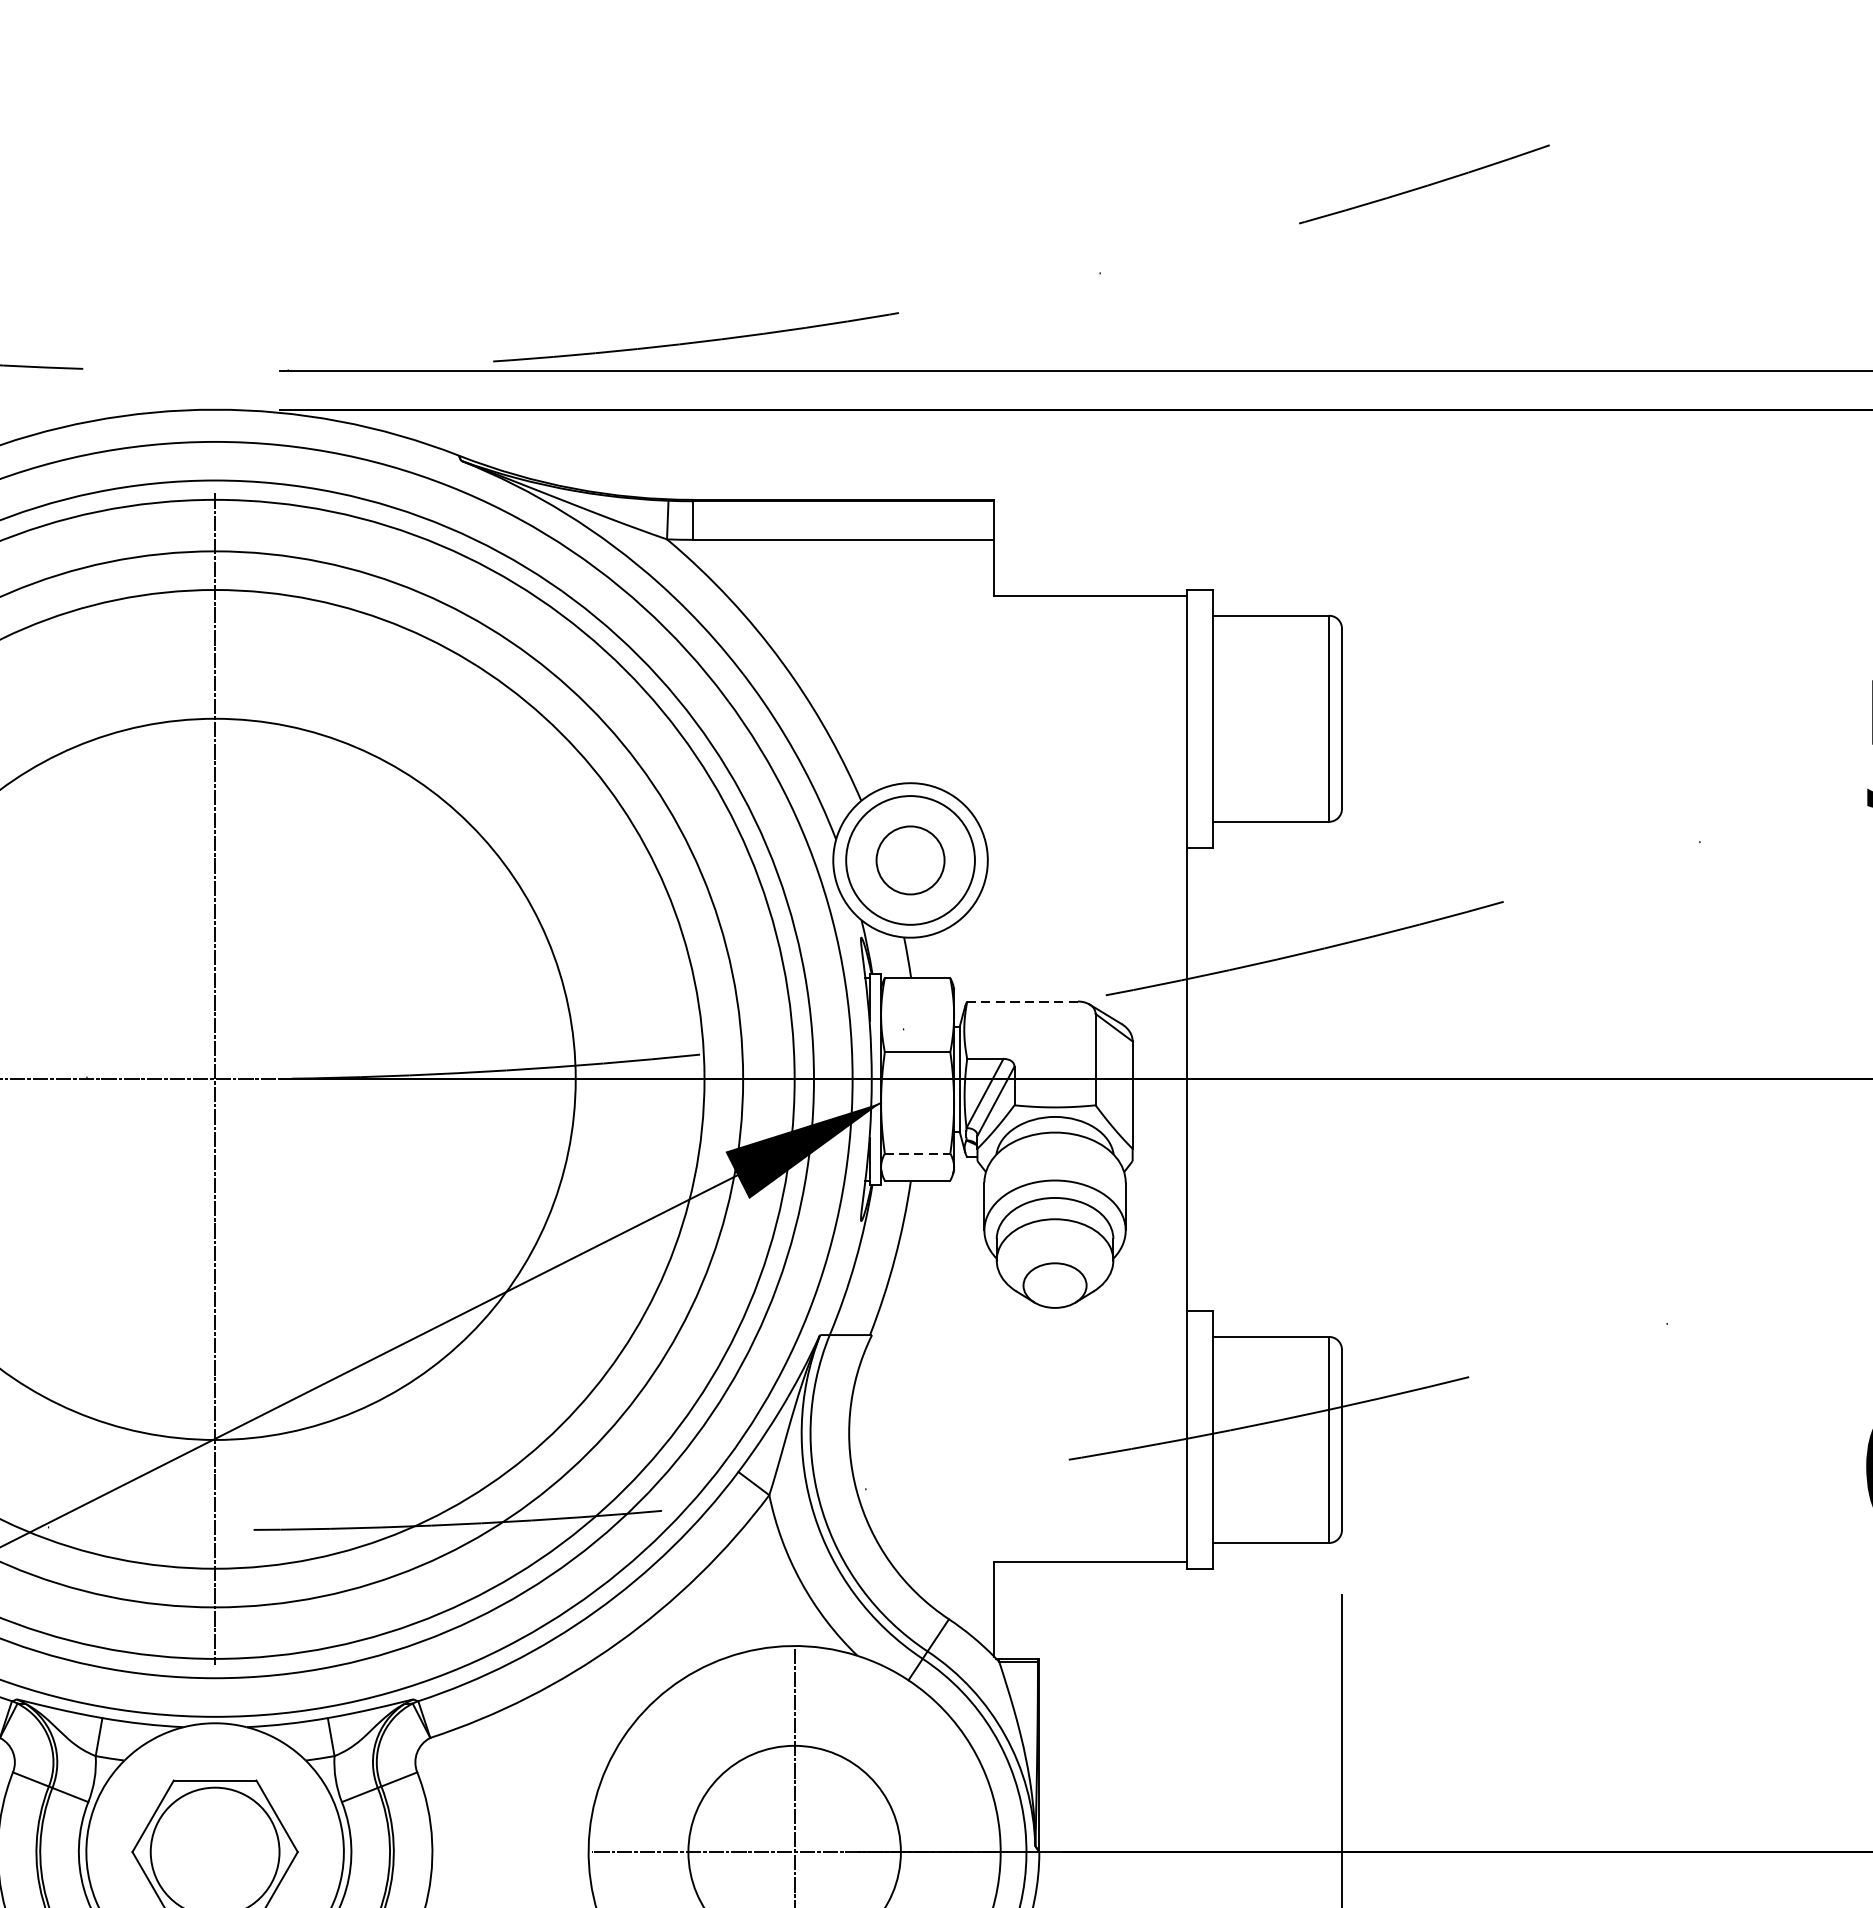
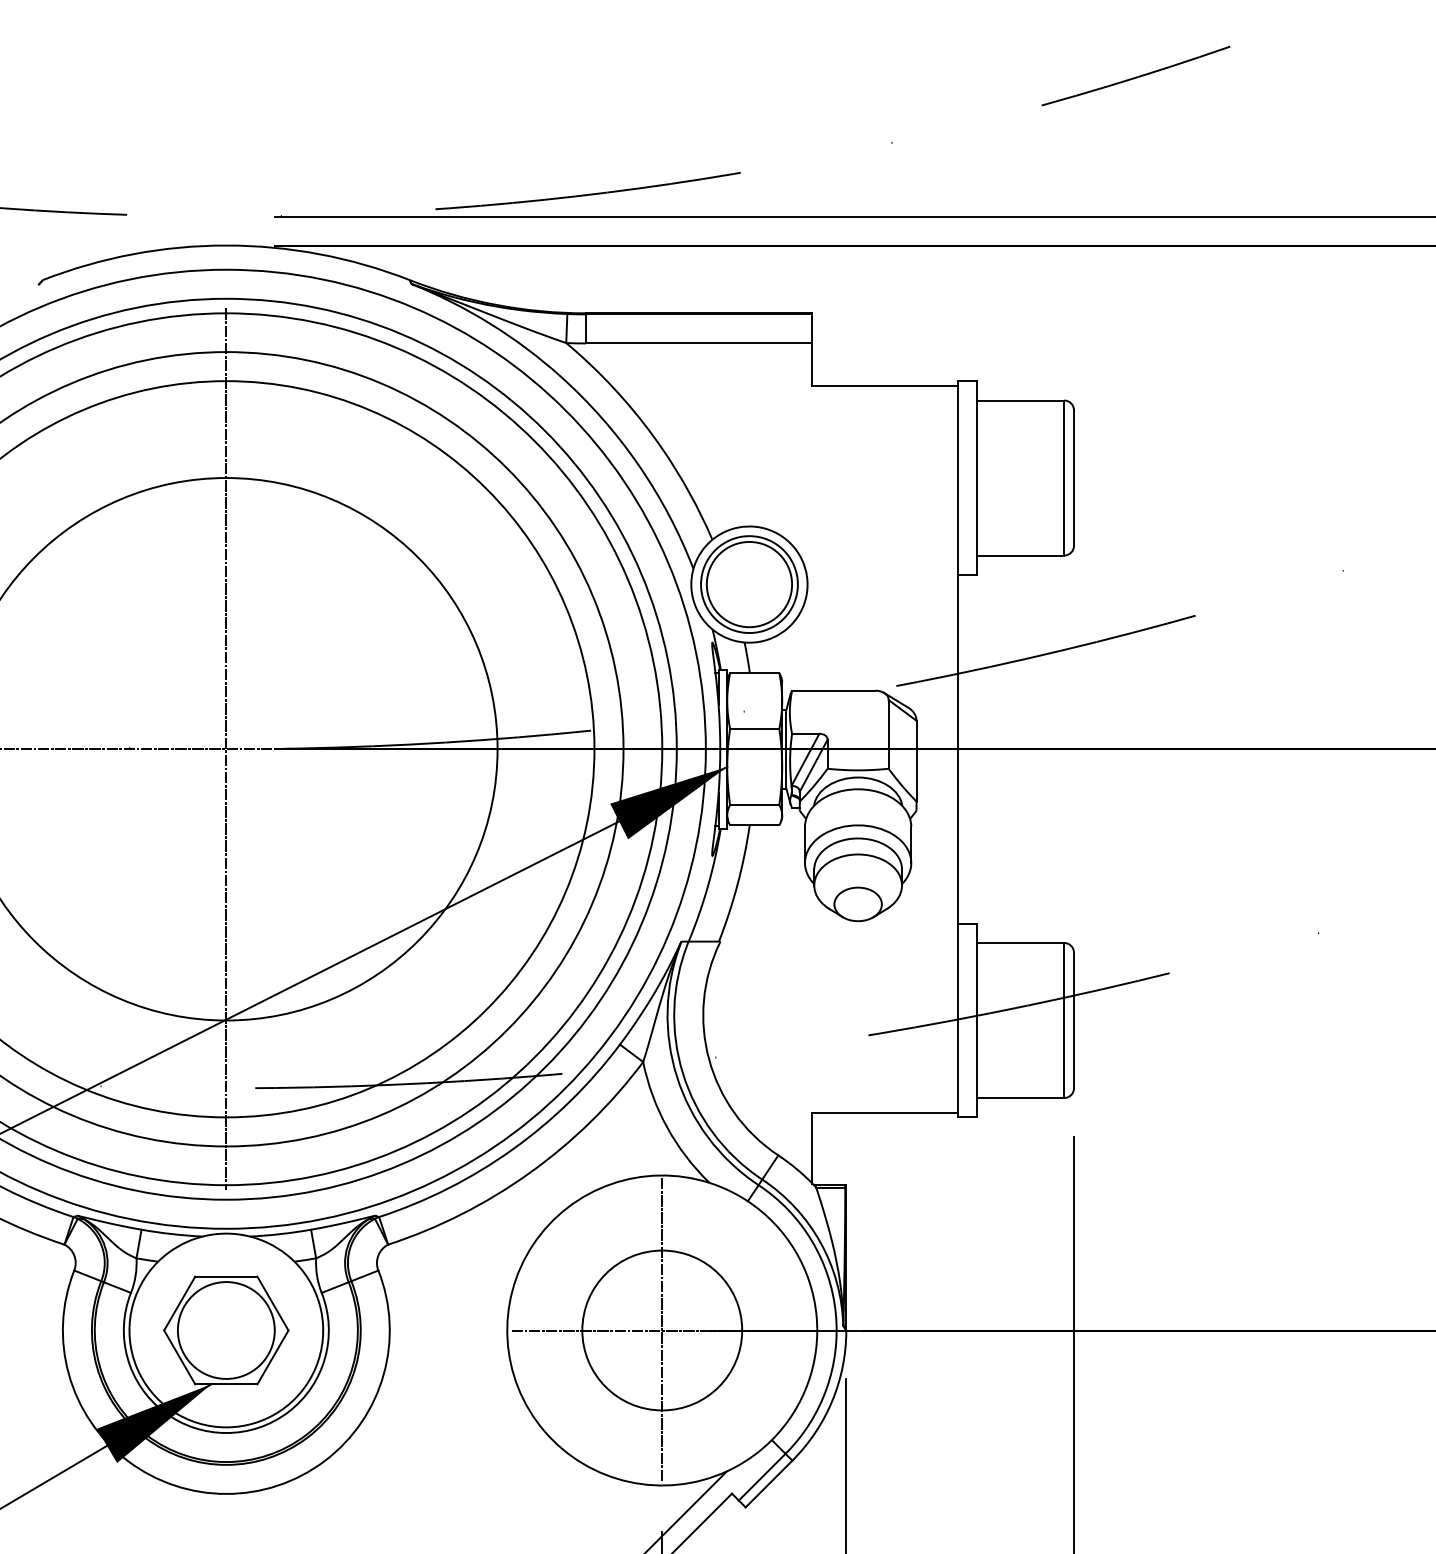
circle: (910, 860) -> (749, 584), size x1.67
line: (1022, 1001) -> (833, 690), dashed -> solid
line: (917, 1154) -> (754, 805), dashed -> solid

